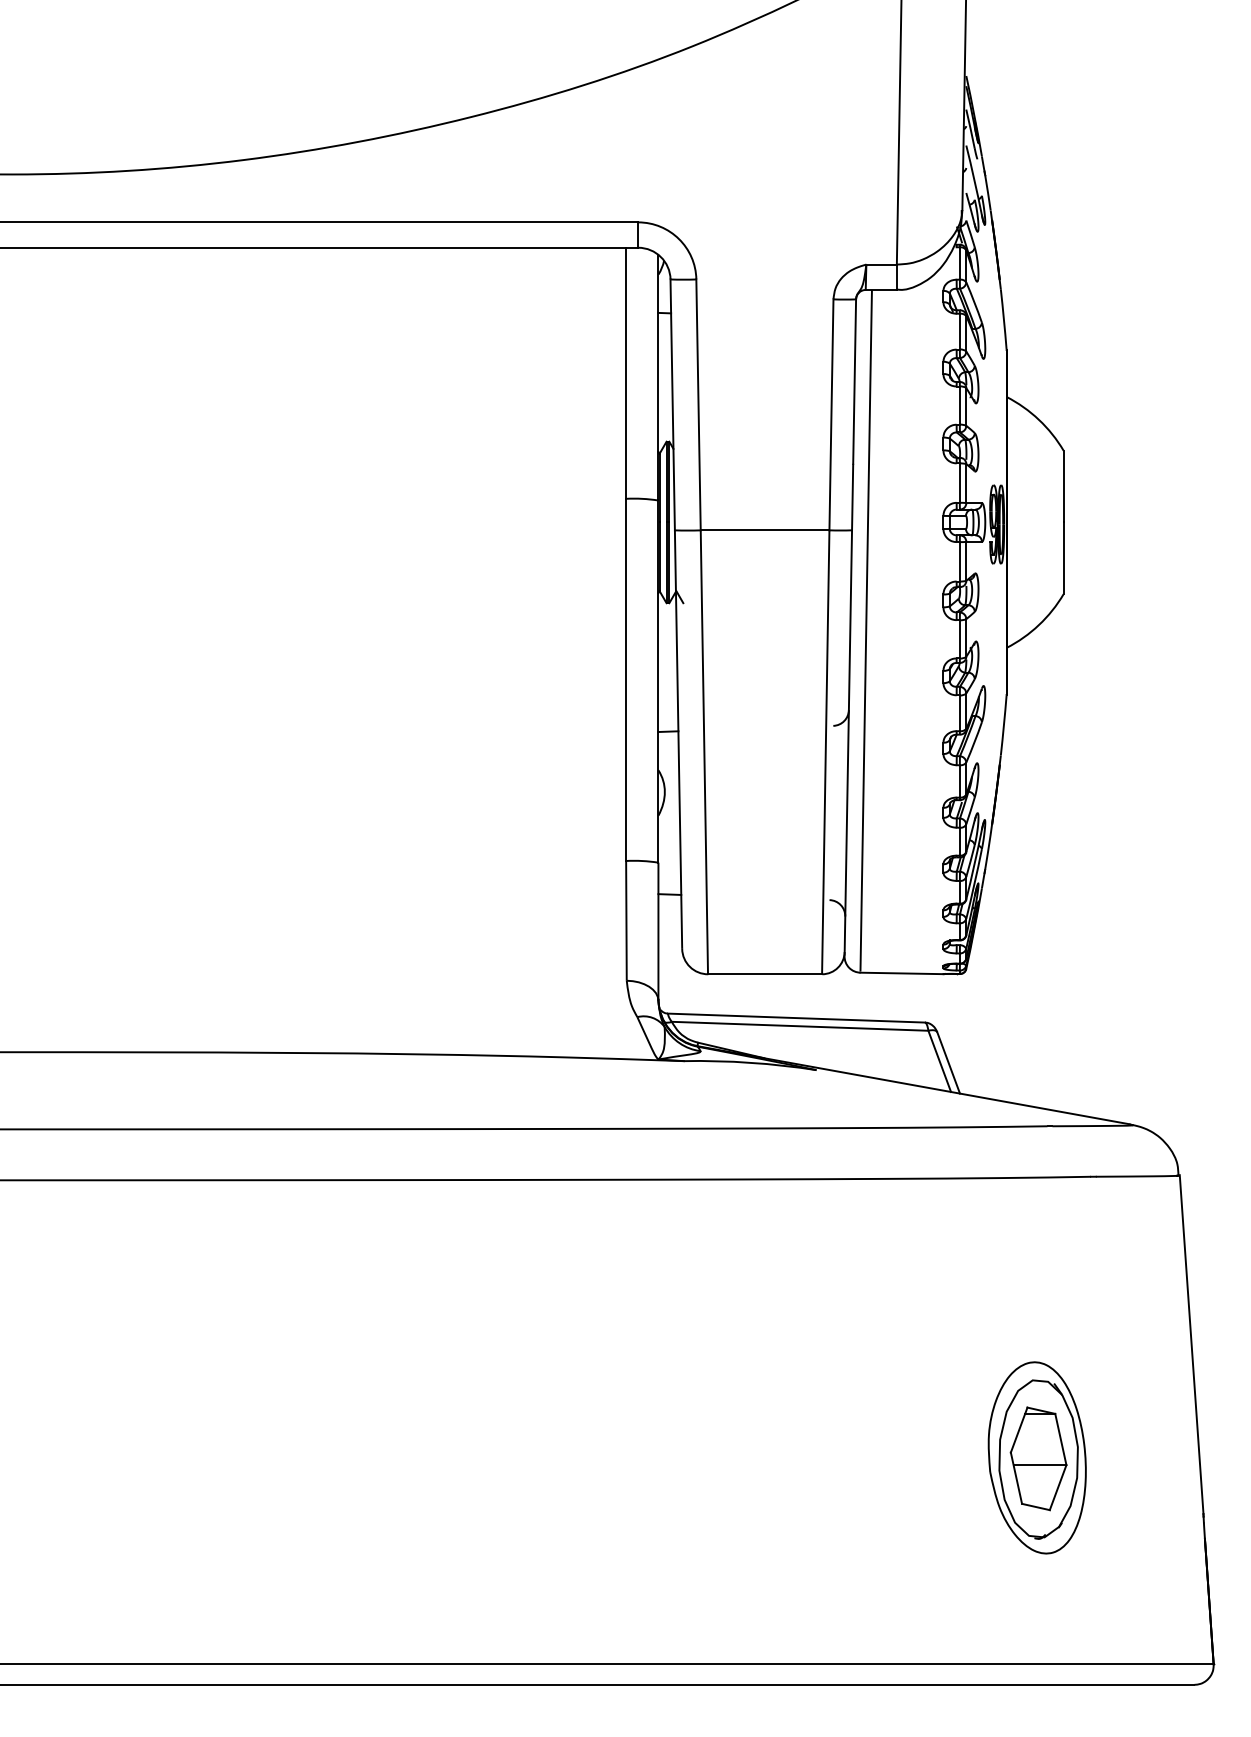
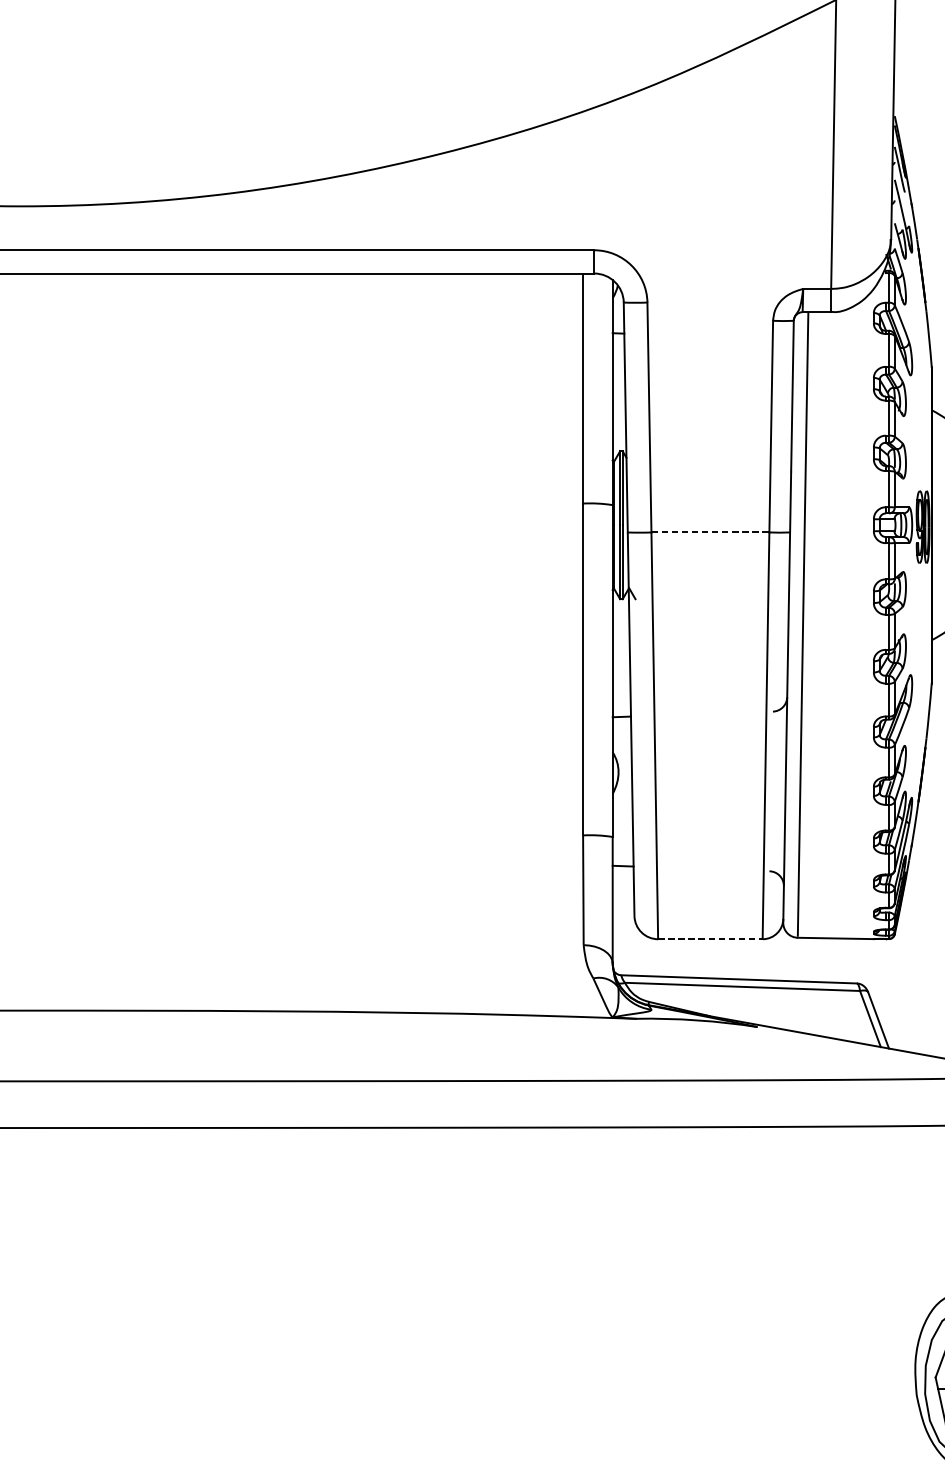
line: (765, 530) -> (710, 532), solid -> dashed
line: (765, 974) -> (710, 939), solid -> dashed

